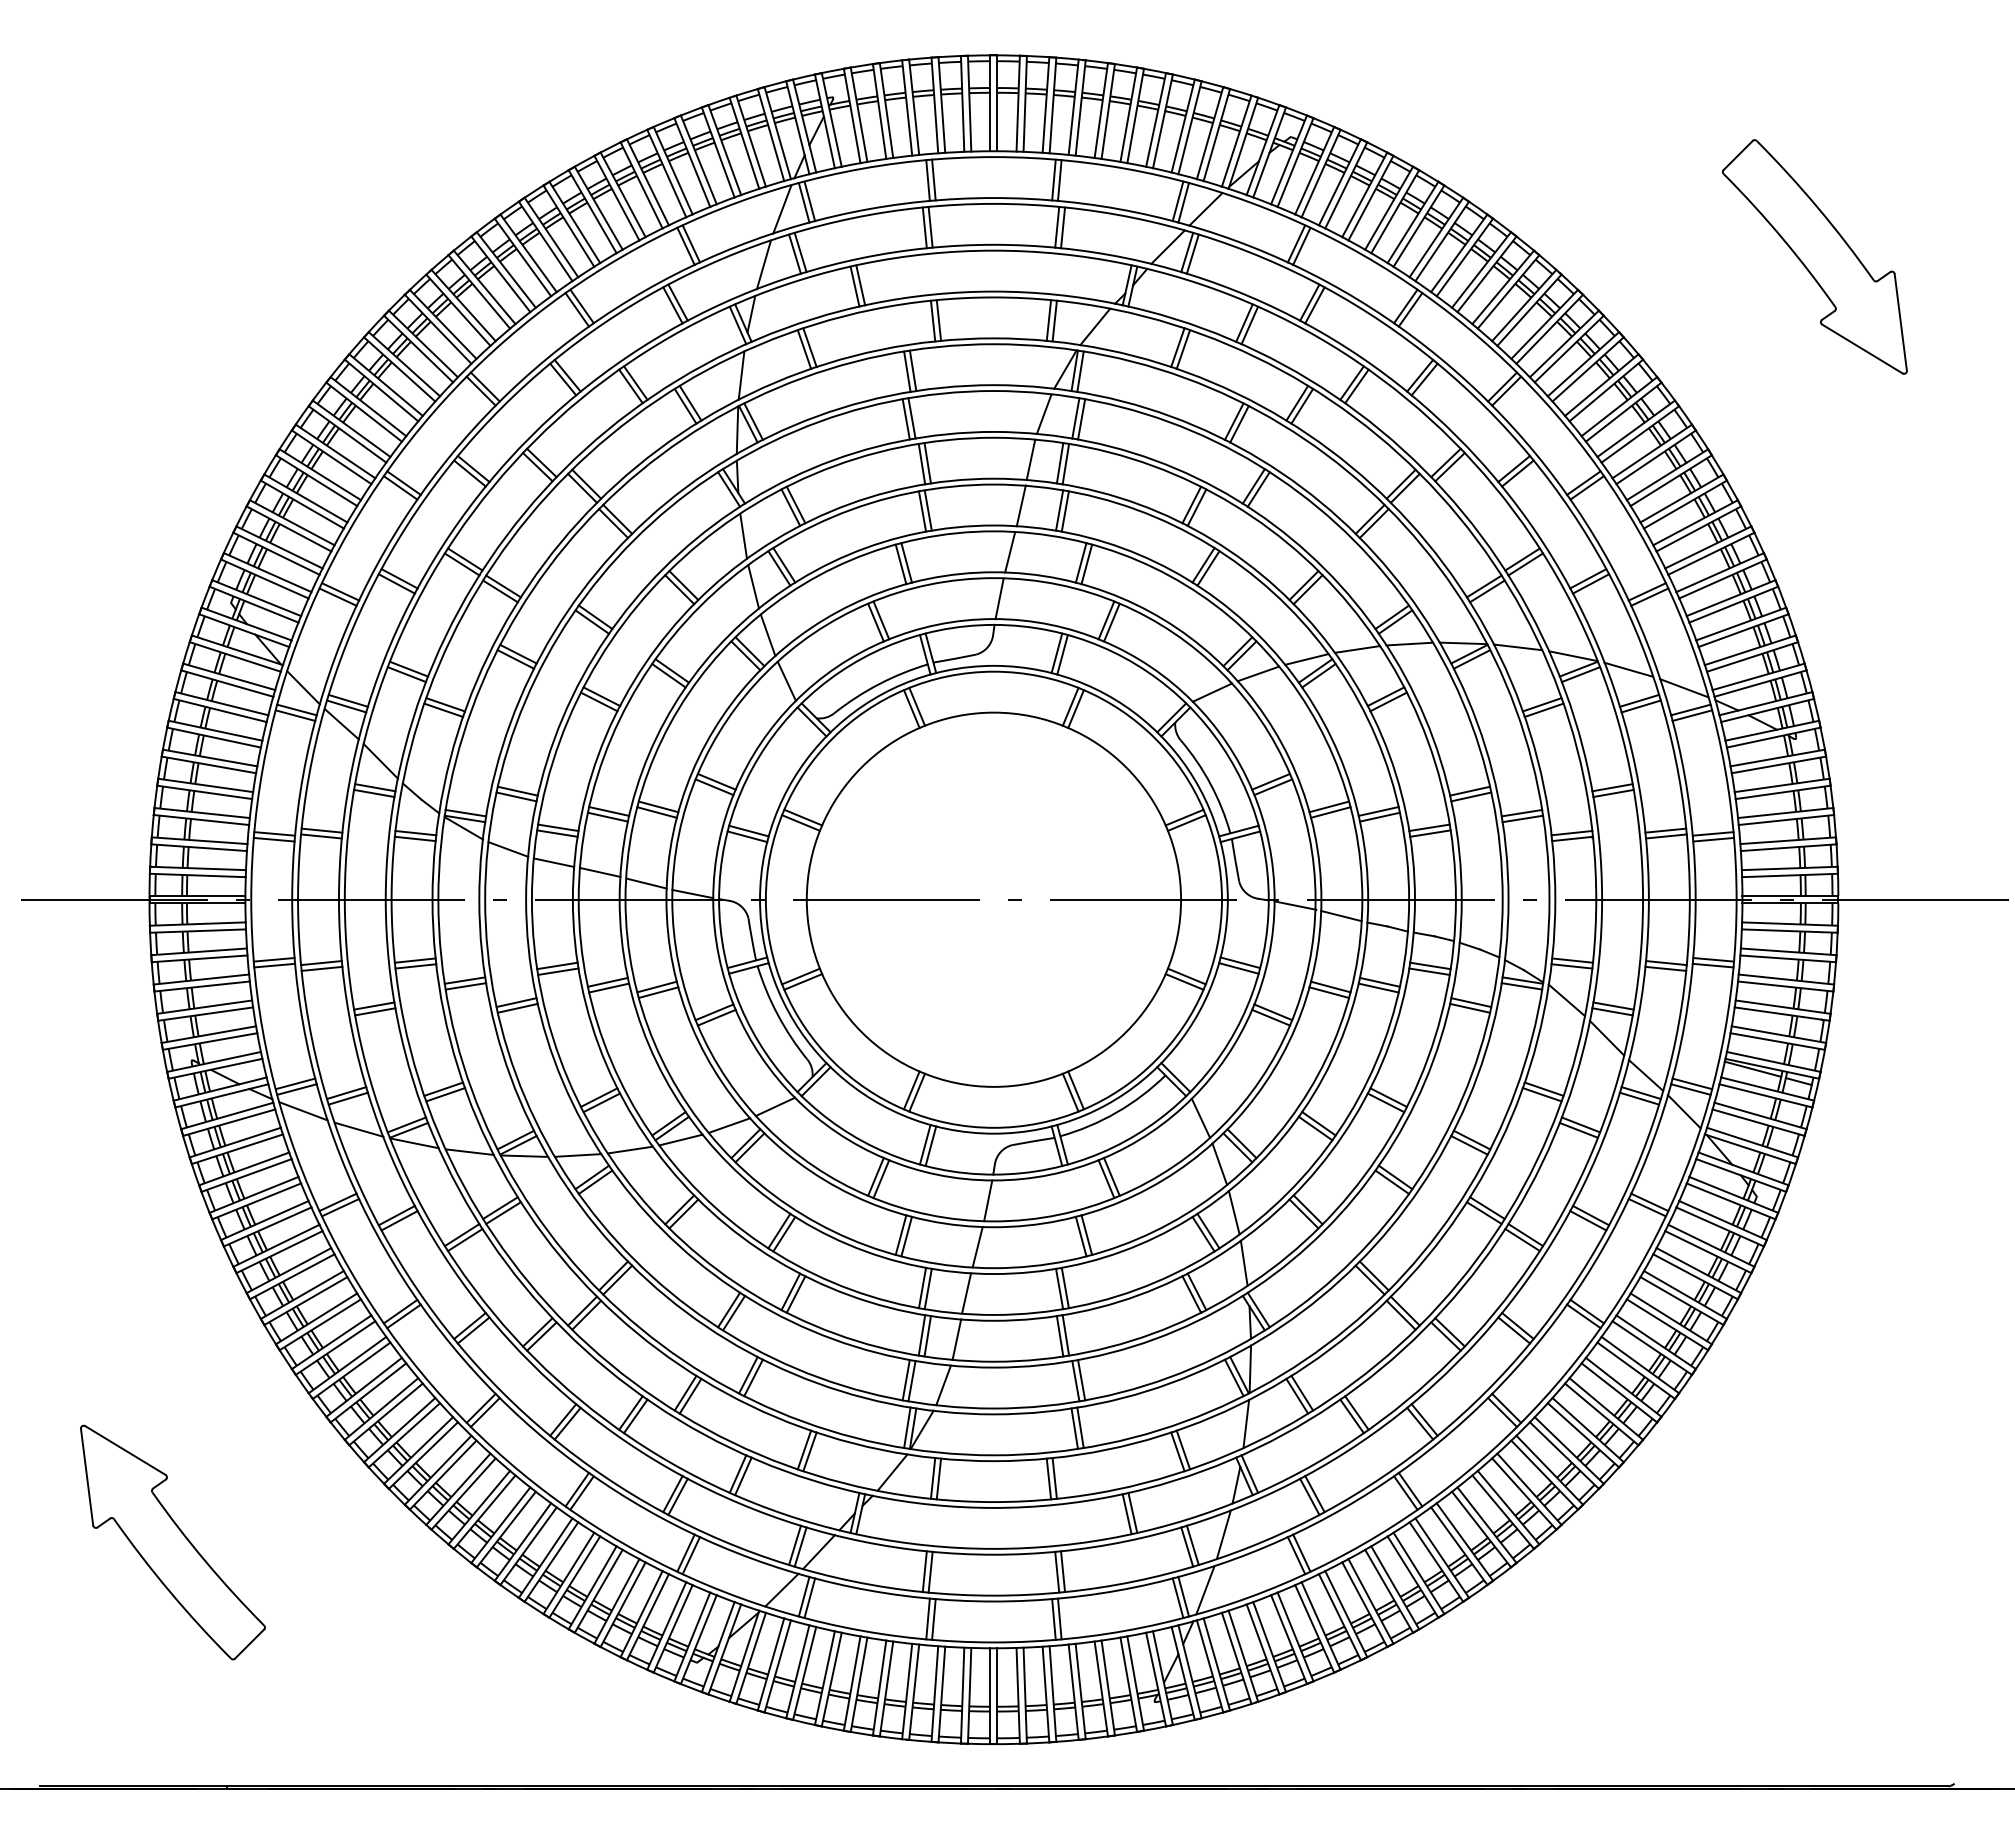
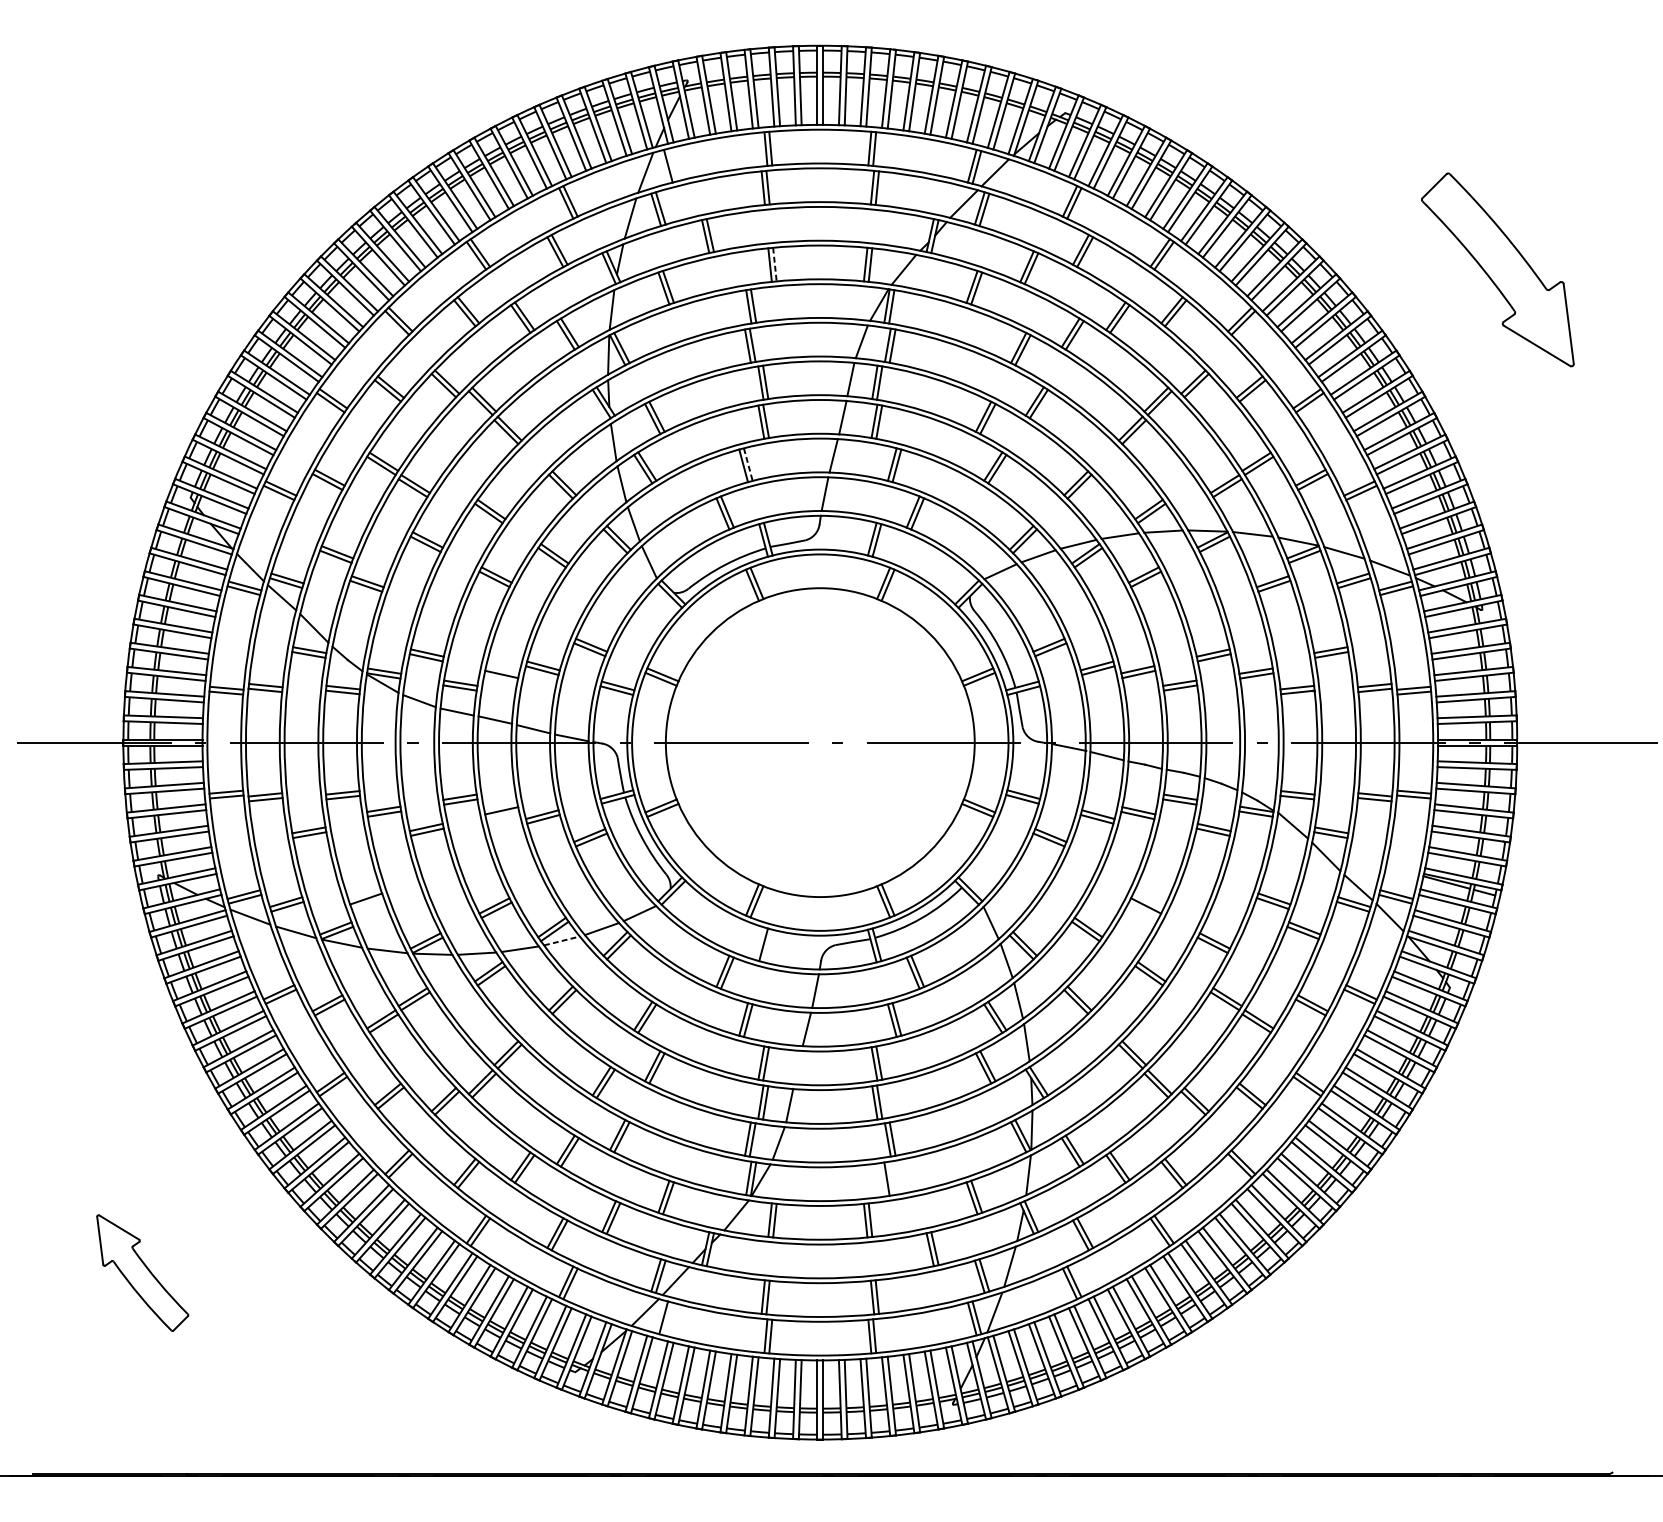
line: (803, 202) -> (663, 167), removed
part: (1814, 256) -> (1497, 269), moved
line: (938, 321) -> (774, 265), solid -> dashed
line: (906, 563) -> (748, 465), solid -> dashed
line: (609, 811) -> (503, 669), removed
line: (609, 987) -> (503, 815), removed
line: (445, 1094) -> (367, 903), removed
line: (1385, 1102) -> (1143, 909), removed
line: (681, 1139) -> (562, 940), solid -> dashed
line: (930, 1145) -> (767, 945), removed
line: (966, 1292) -> (797, 1066), removed
line: (1080, 1427) -> (891, 1178), removed
part: (172, 1542) -> (142, 1273), size x0.6
line: (809, 1597) -> (668, 1318), removed

